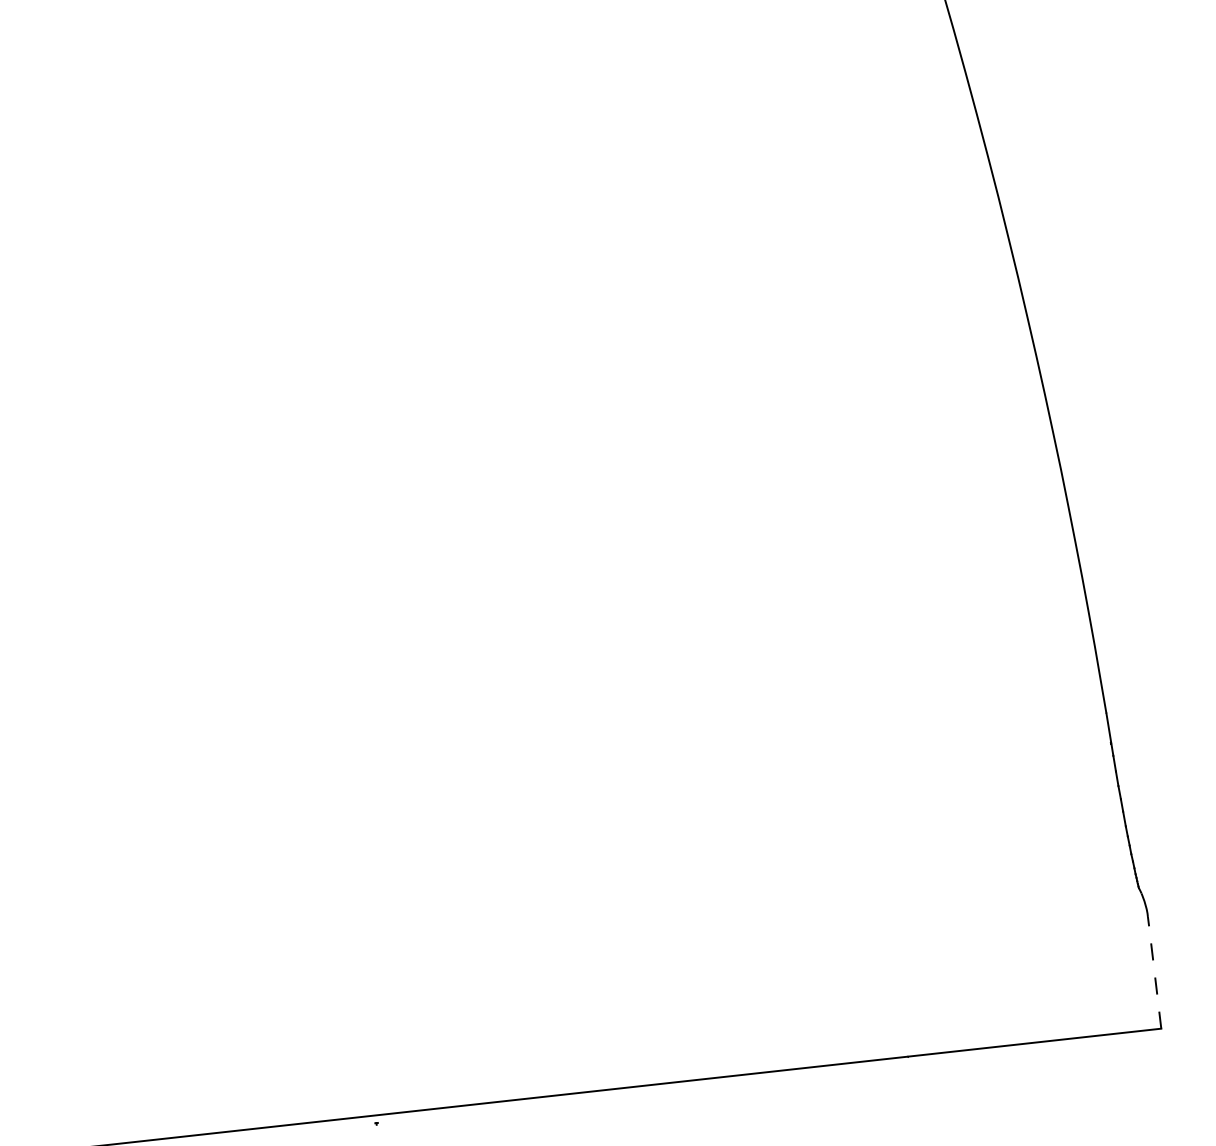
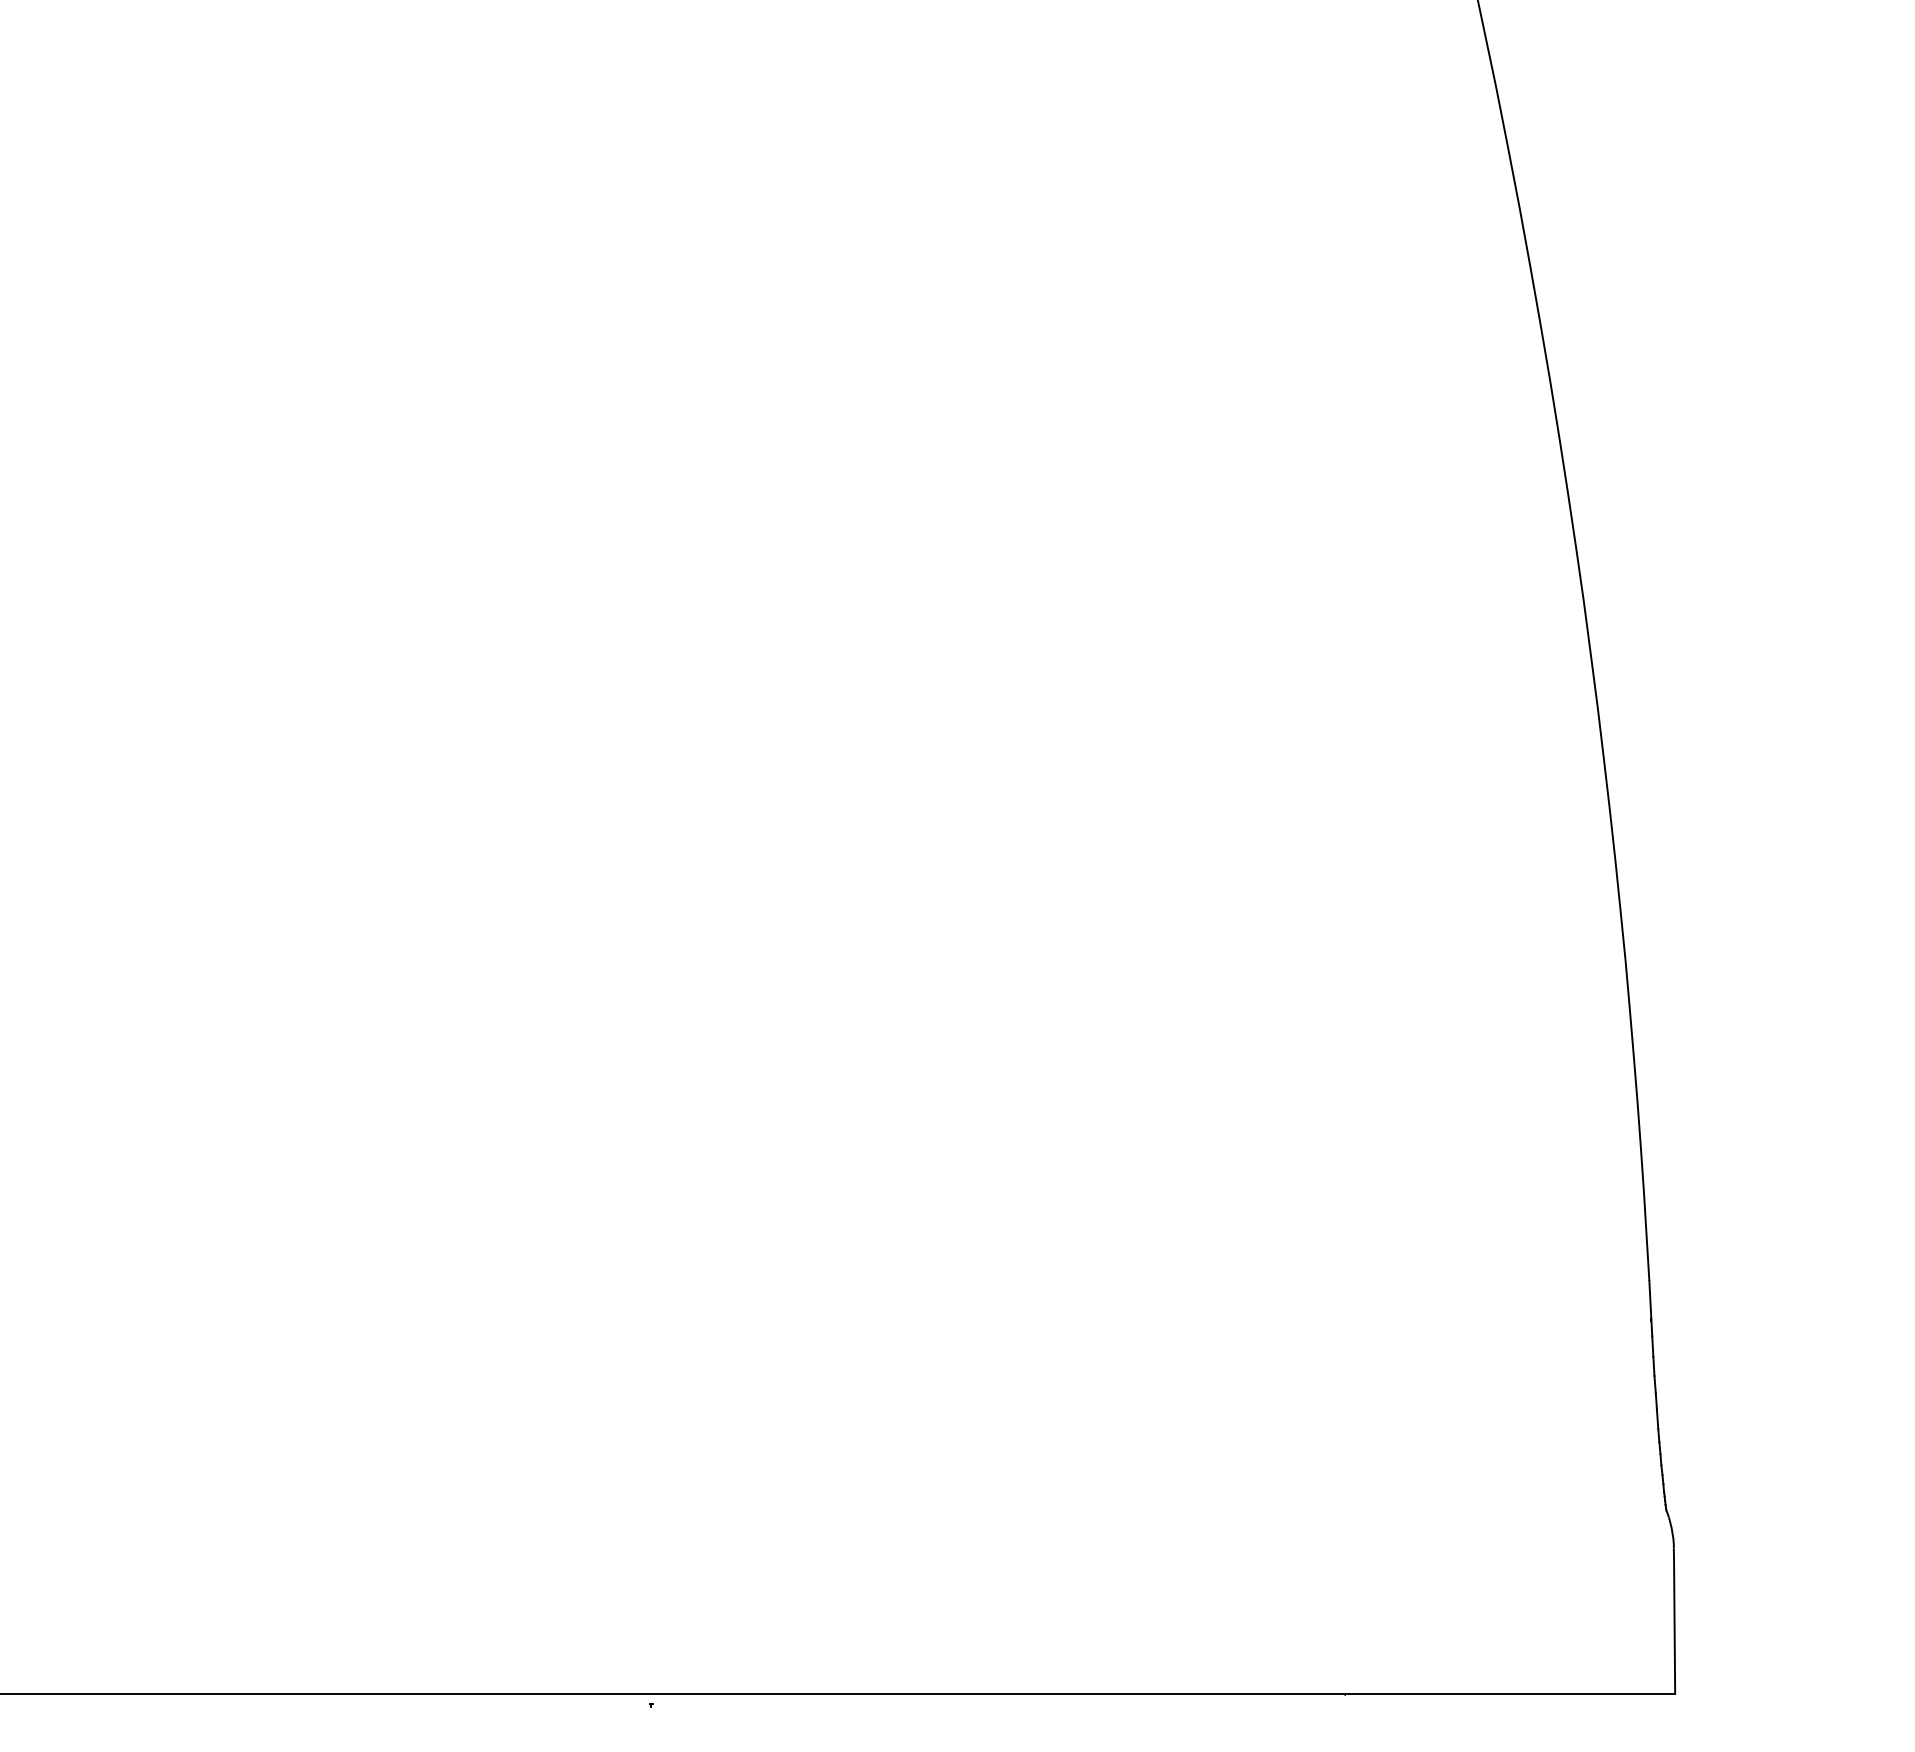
line: (1154, 972) -> (1674, 1620), dashed -> solid

